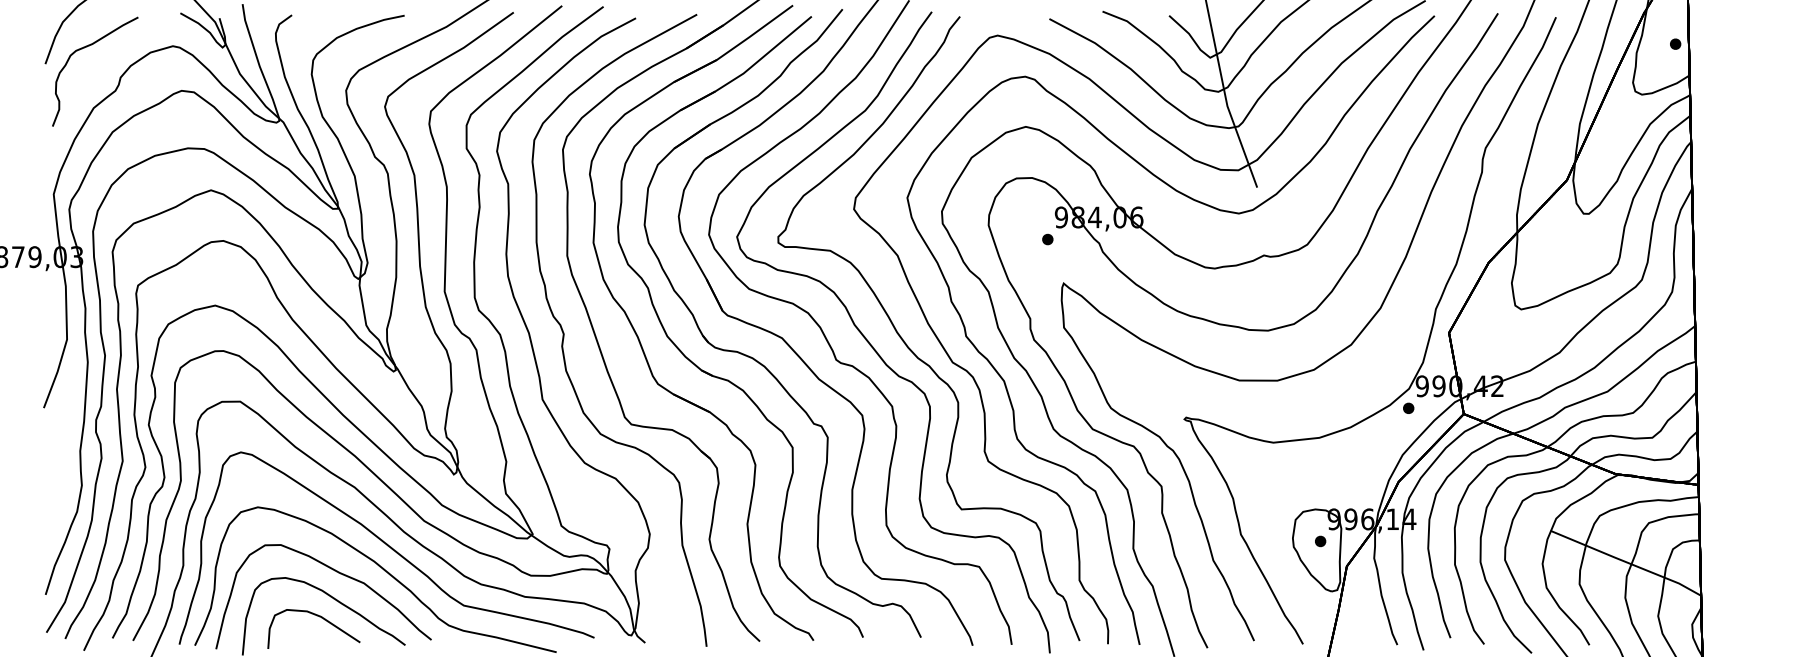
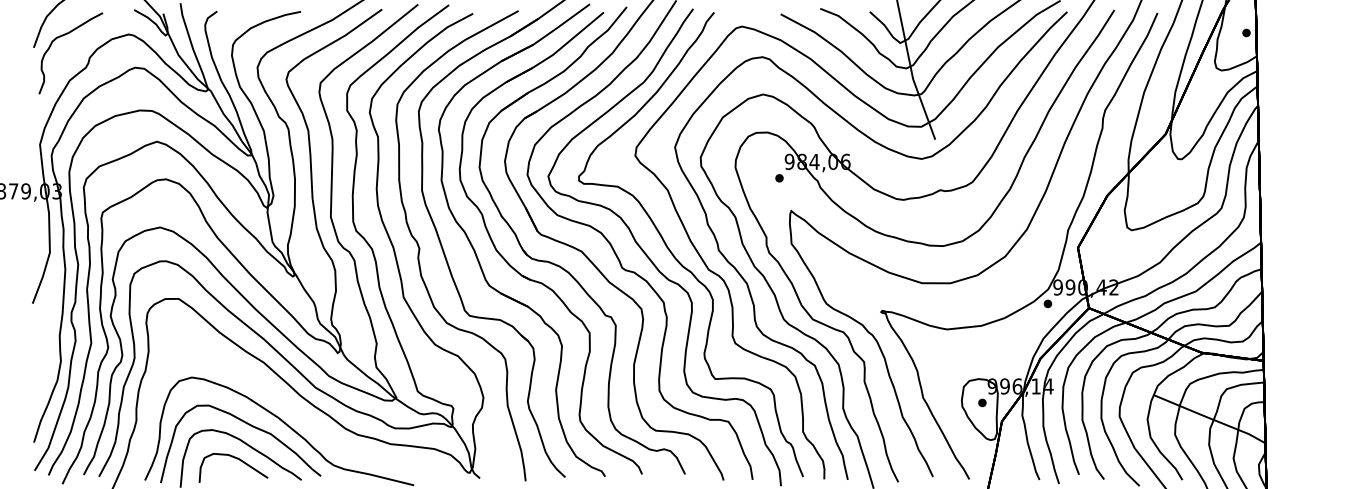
curve: (387, 546) -> (288, 406), removed

